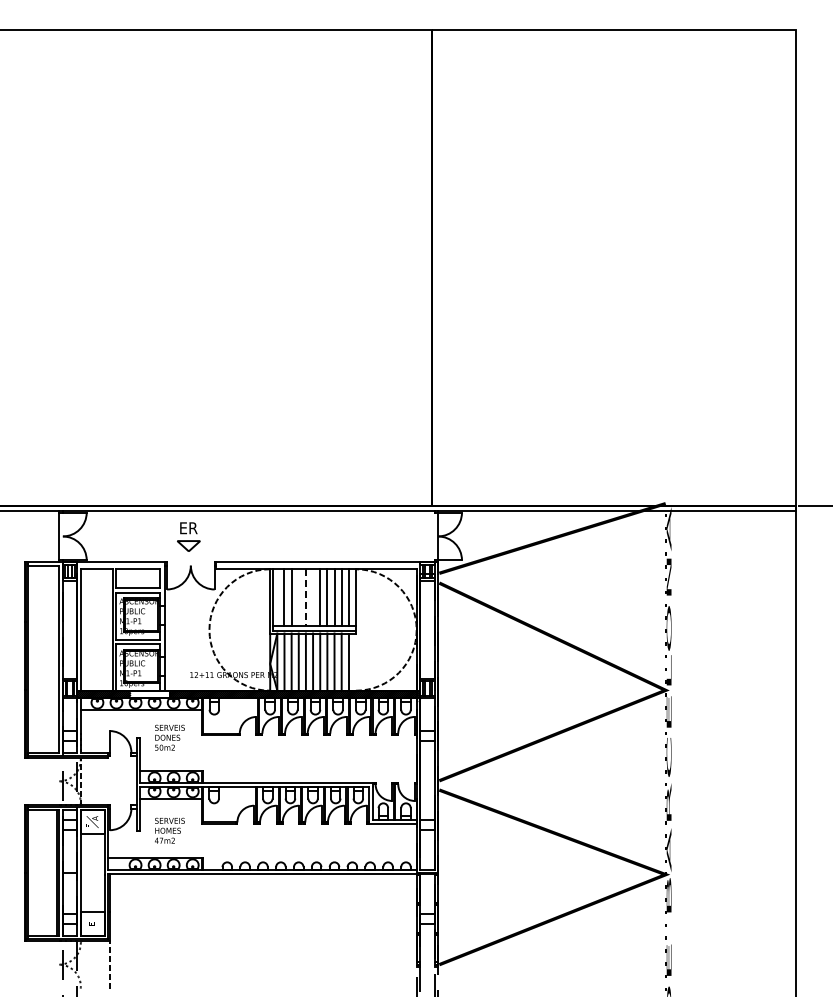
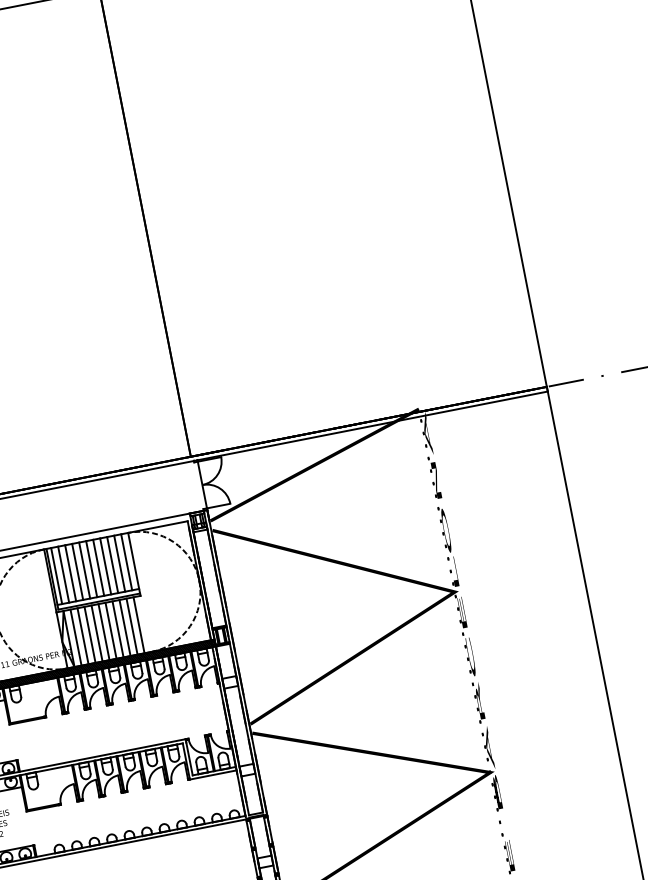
line: (277, 597) -> (56, 575), added
line: (298, 597) -> (77, 571), added
line: (305, 597) -> (84, 570), dashed -> solid
line: (313, 597) -> (92, 568), added

